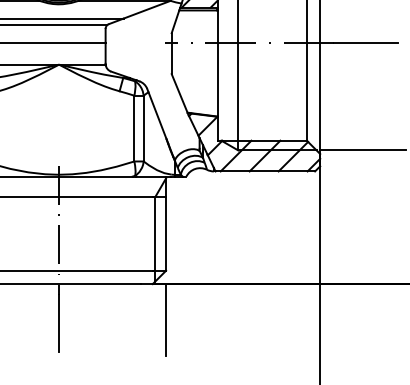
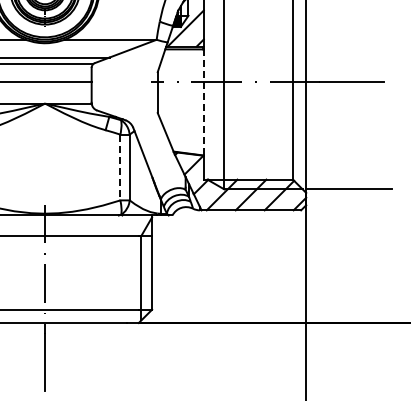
line: (217, 63) -> (203, 102), solid -> dashed
line: (134, 128) -> (120, 167), solid -> dashed
line: (166, 320) -> (152, 359), removed

